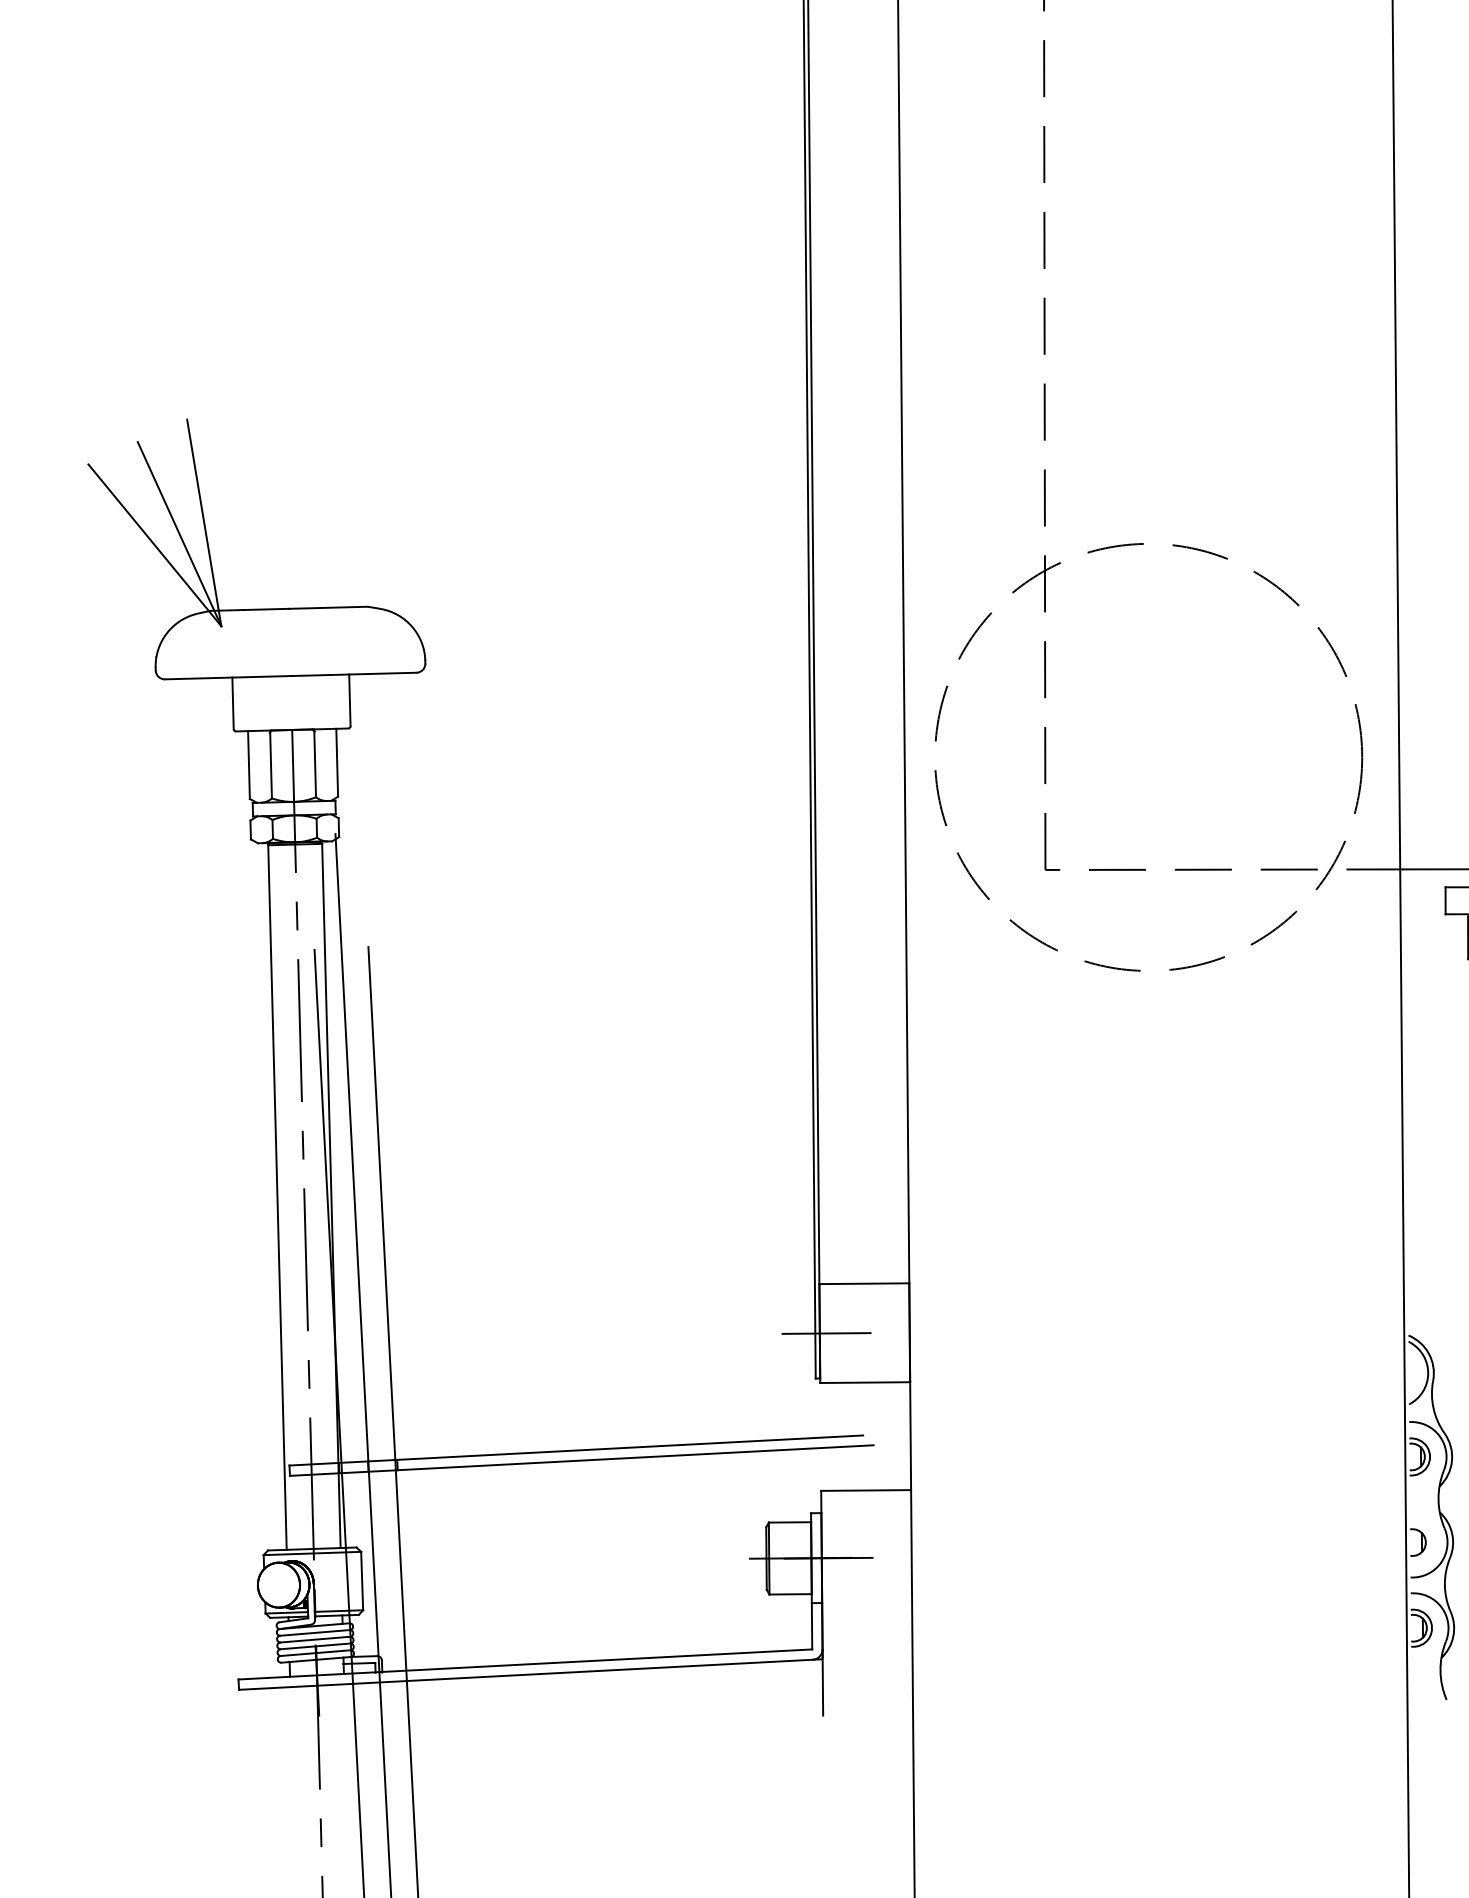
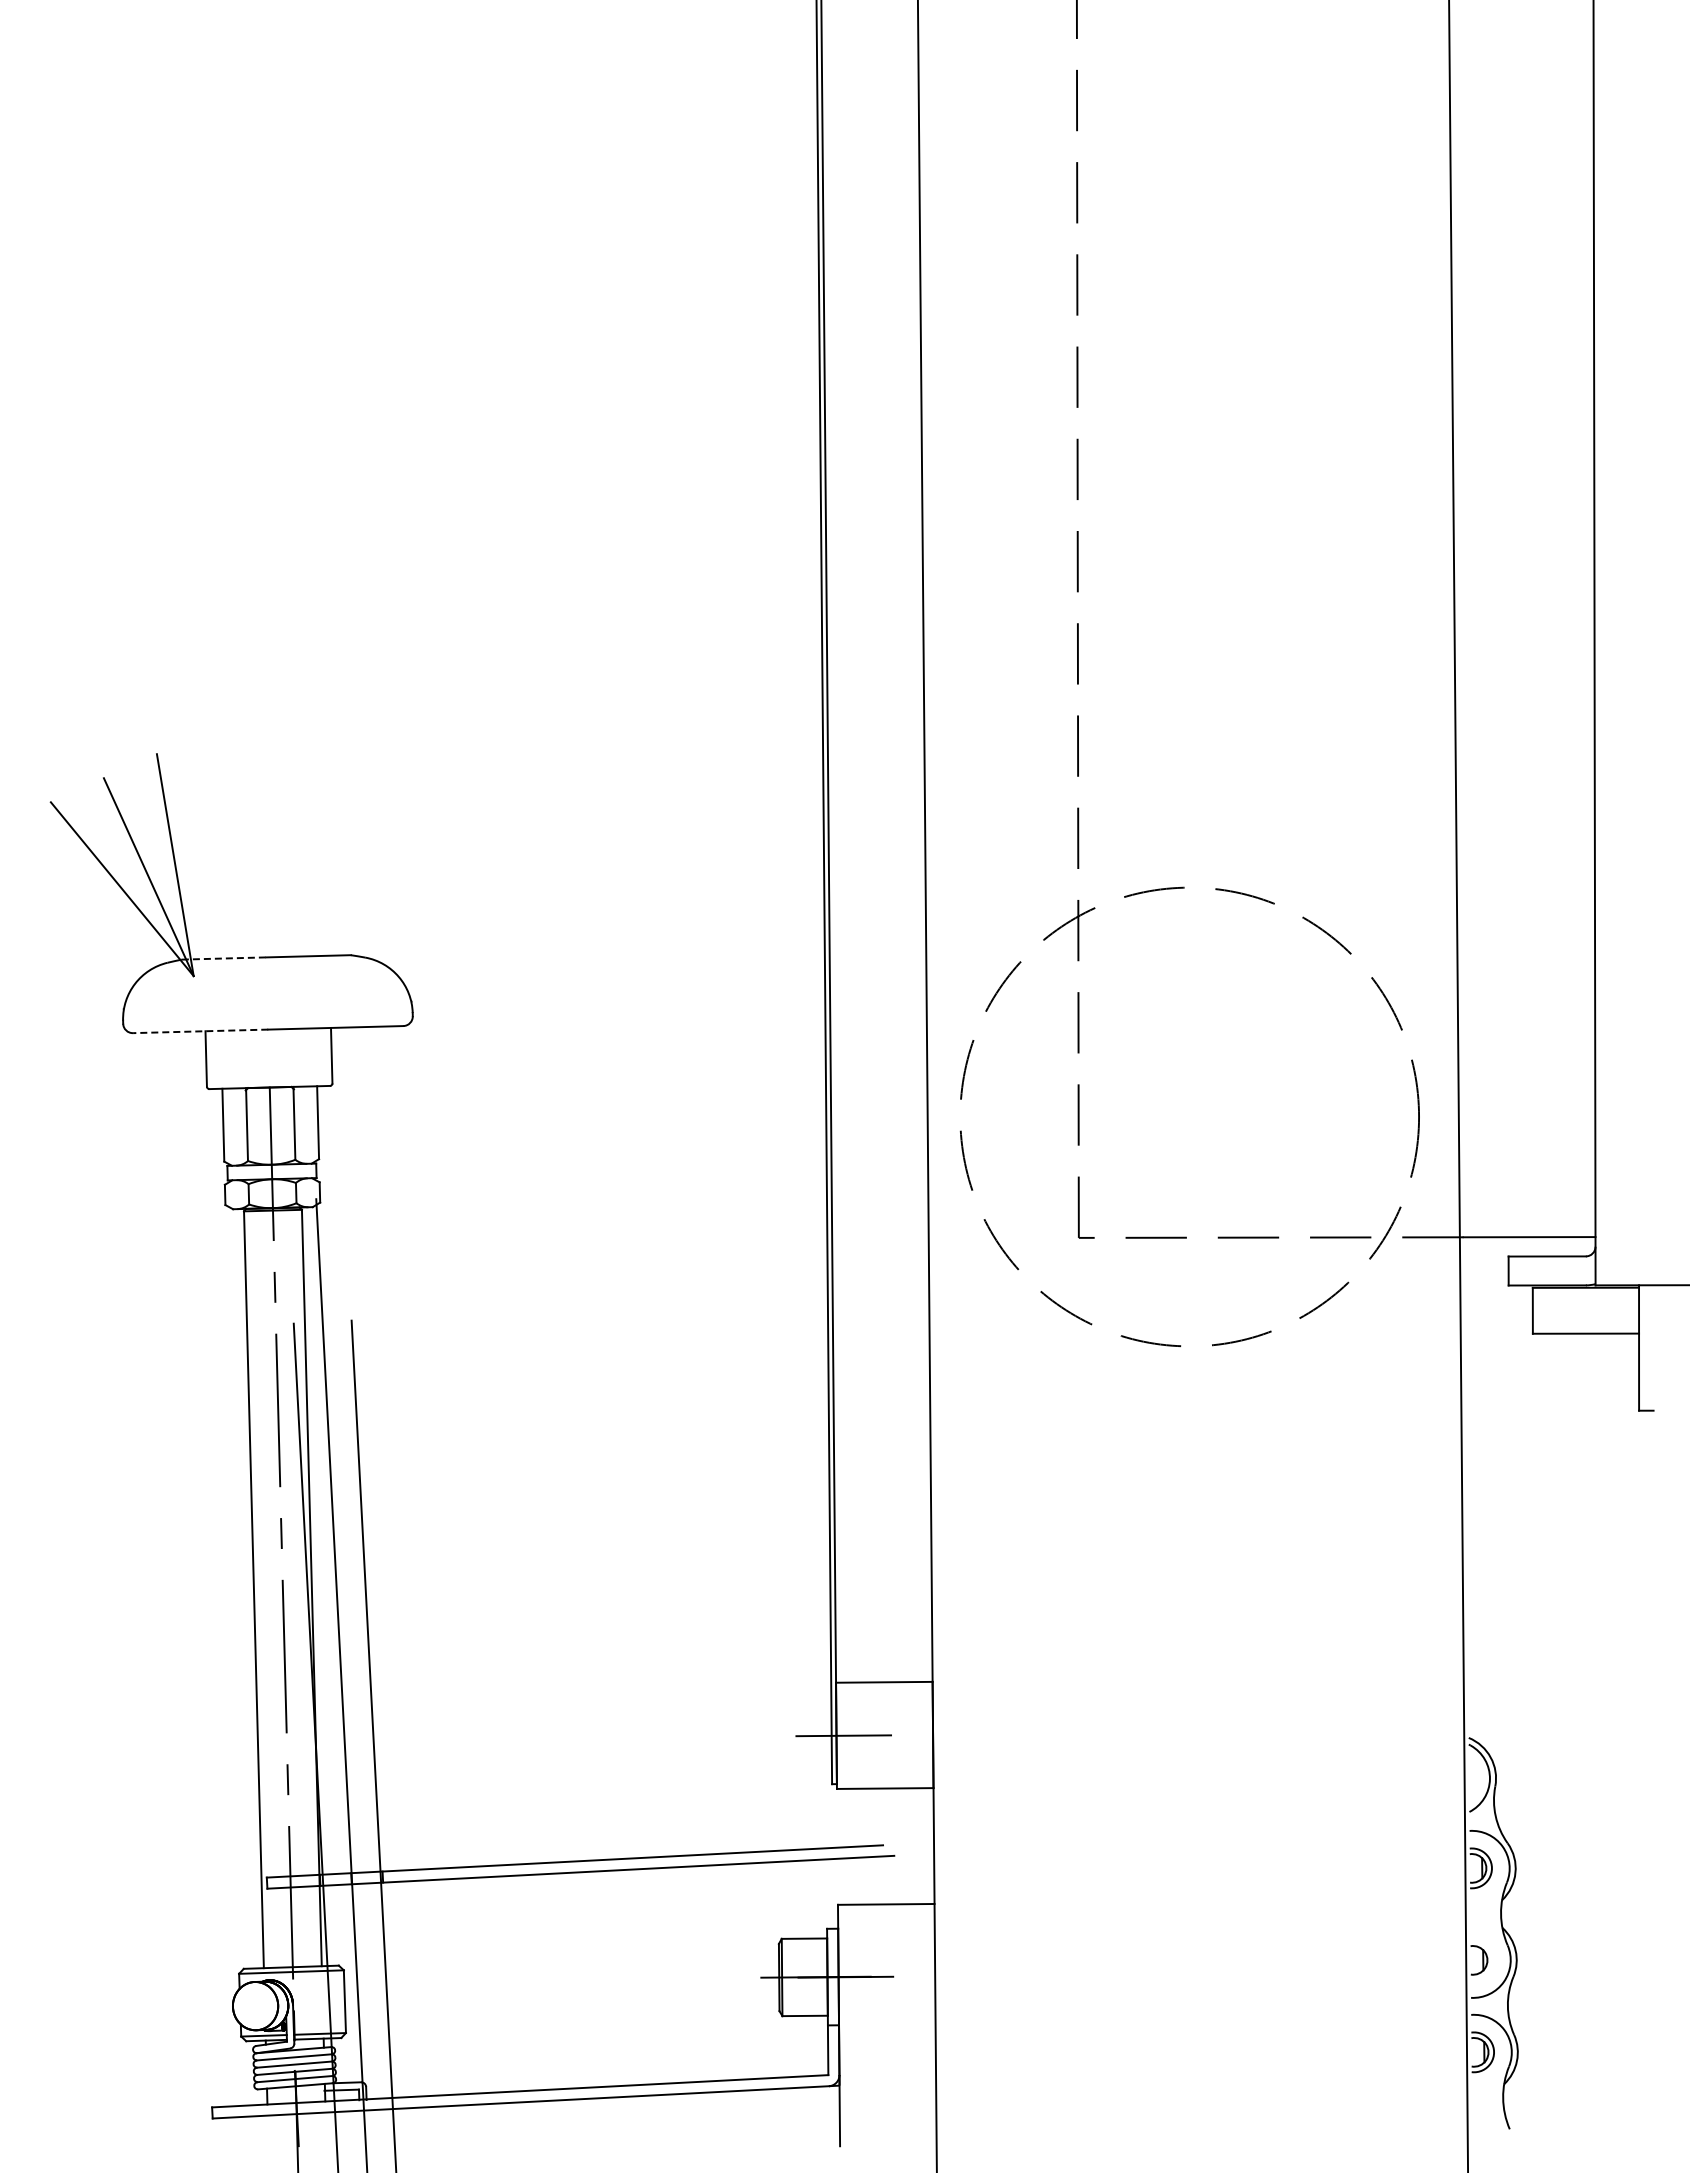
line: (250, 609) -> (224, 958), solid -> dashed
line: (227, 677) -> (200, 1031), solid -> dashed

